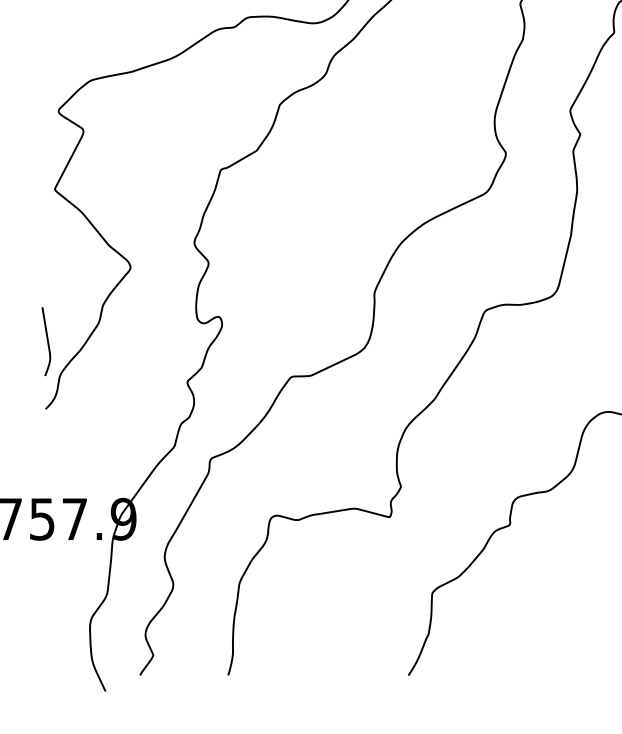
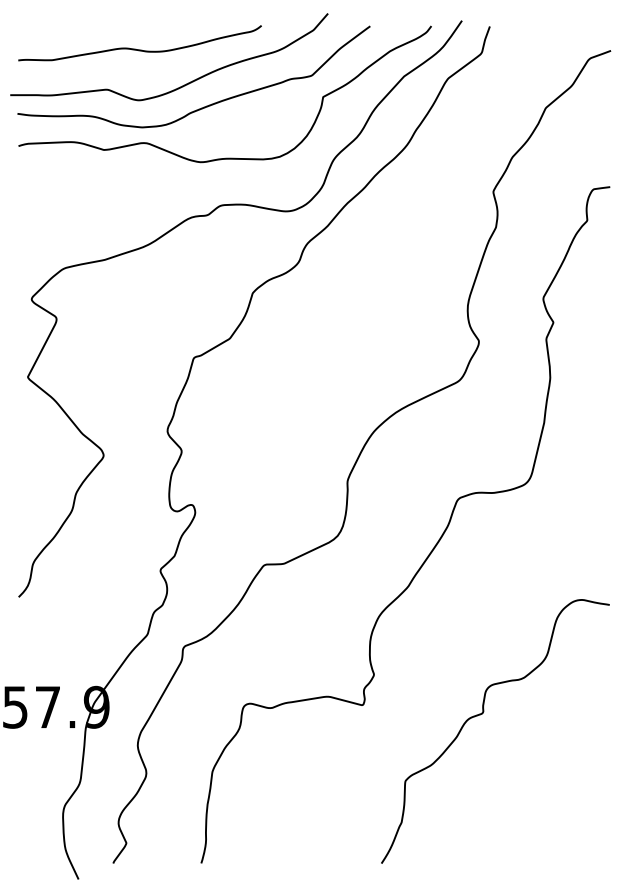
curve: (47, 341) -> (20, 529), removed

